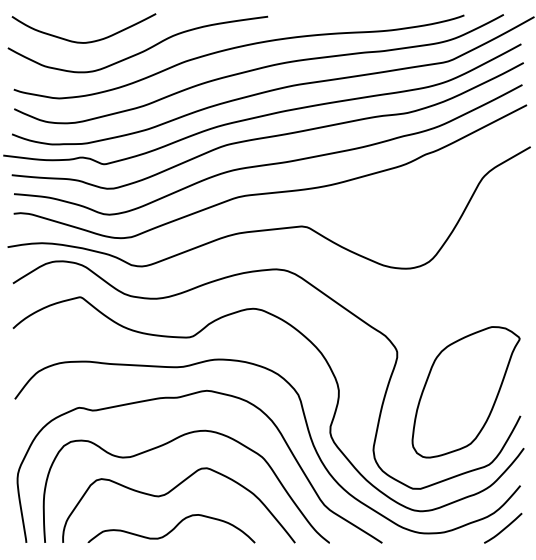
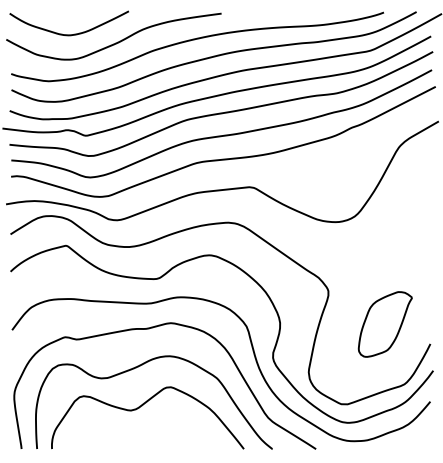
part: (465, 392) -> (384, 324), size x0.6
curve: (504, 527) -> (417, 436), removed
curve: (172, 528) -> (142, 437), removed

